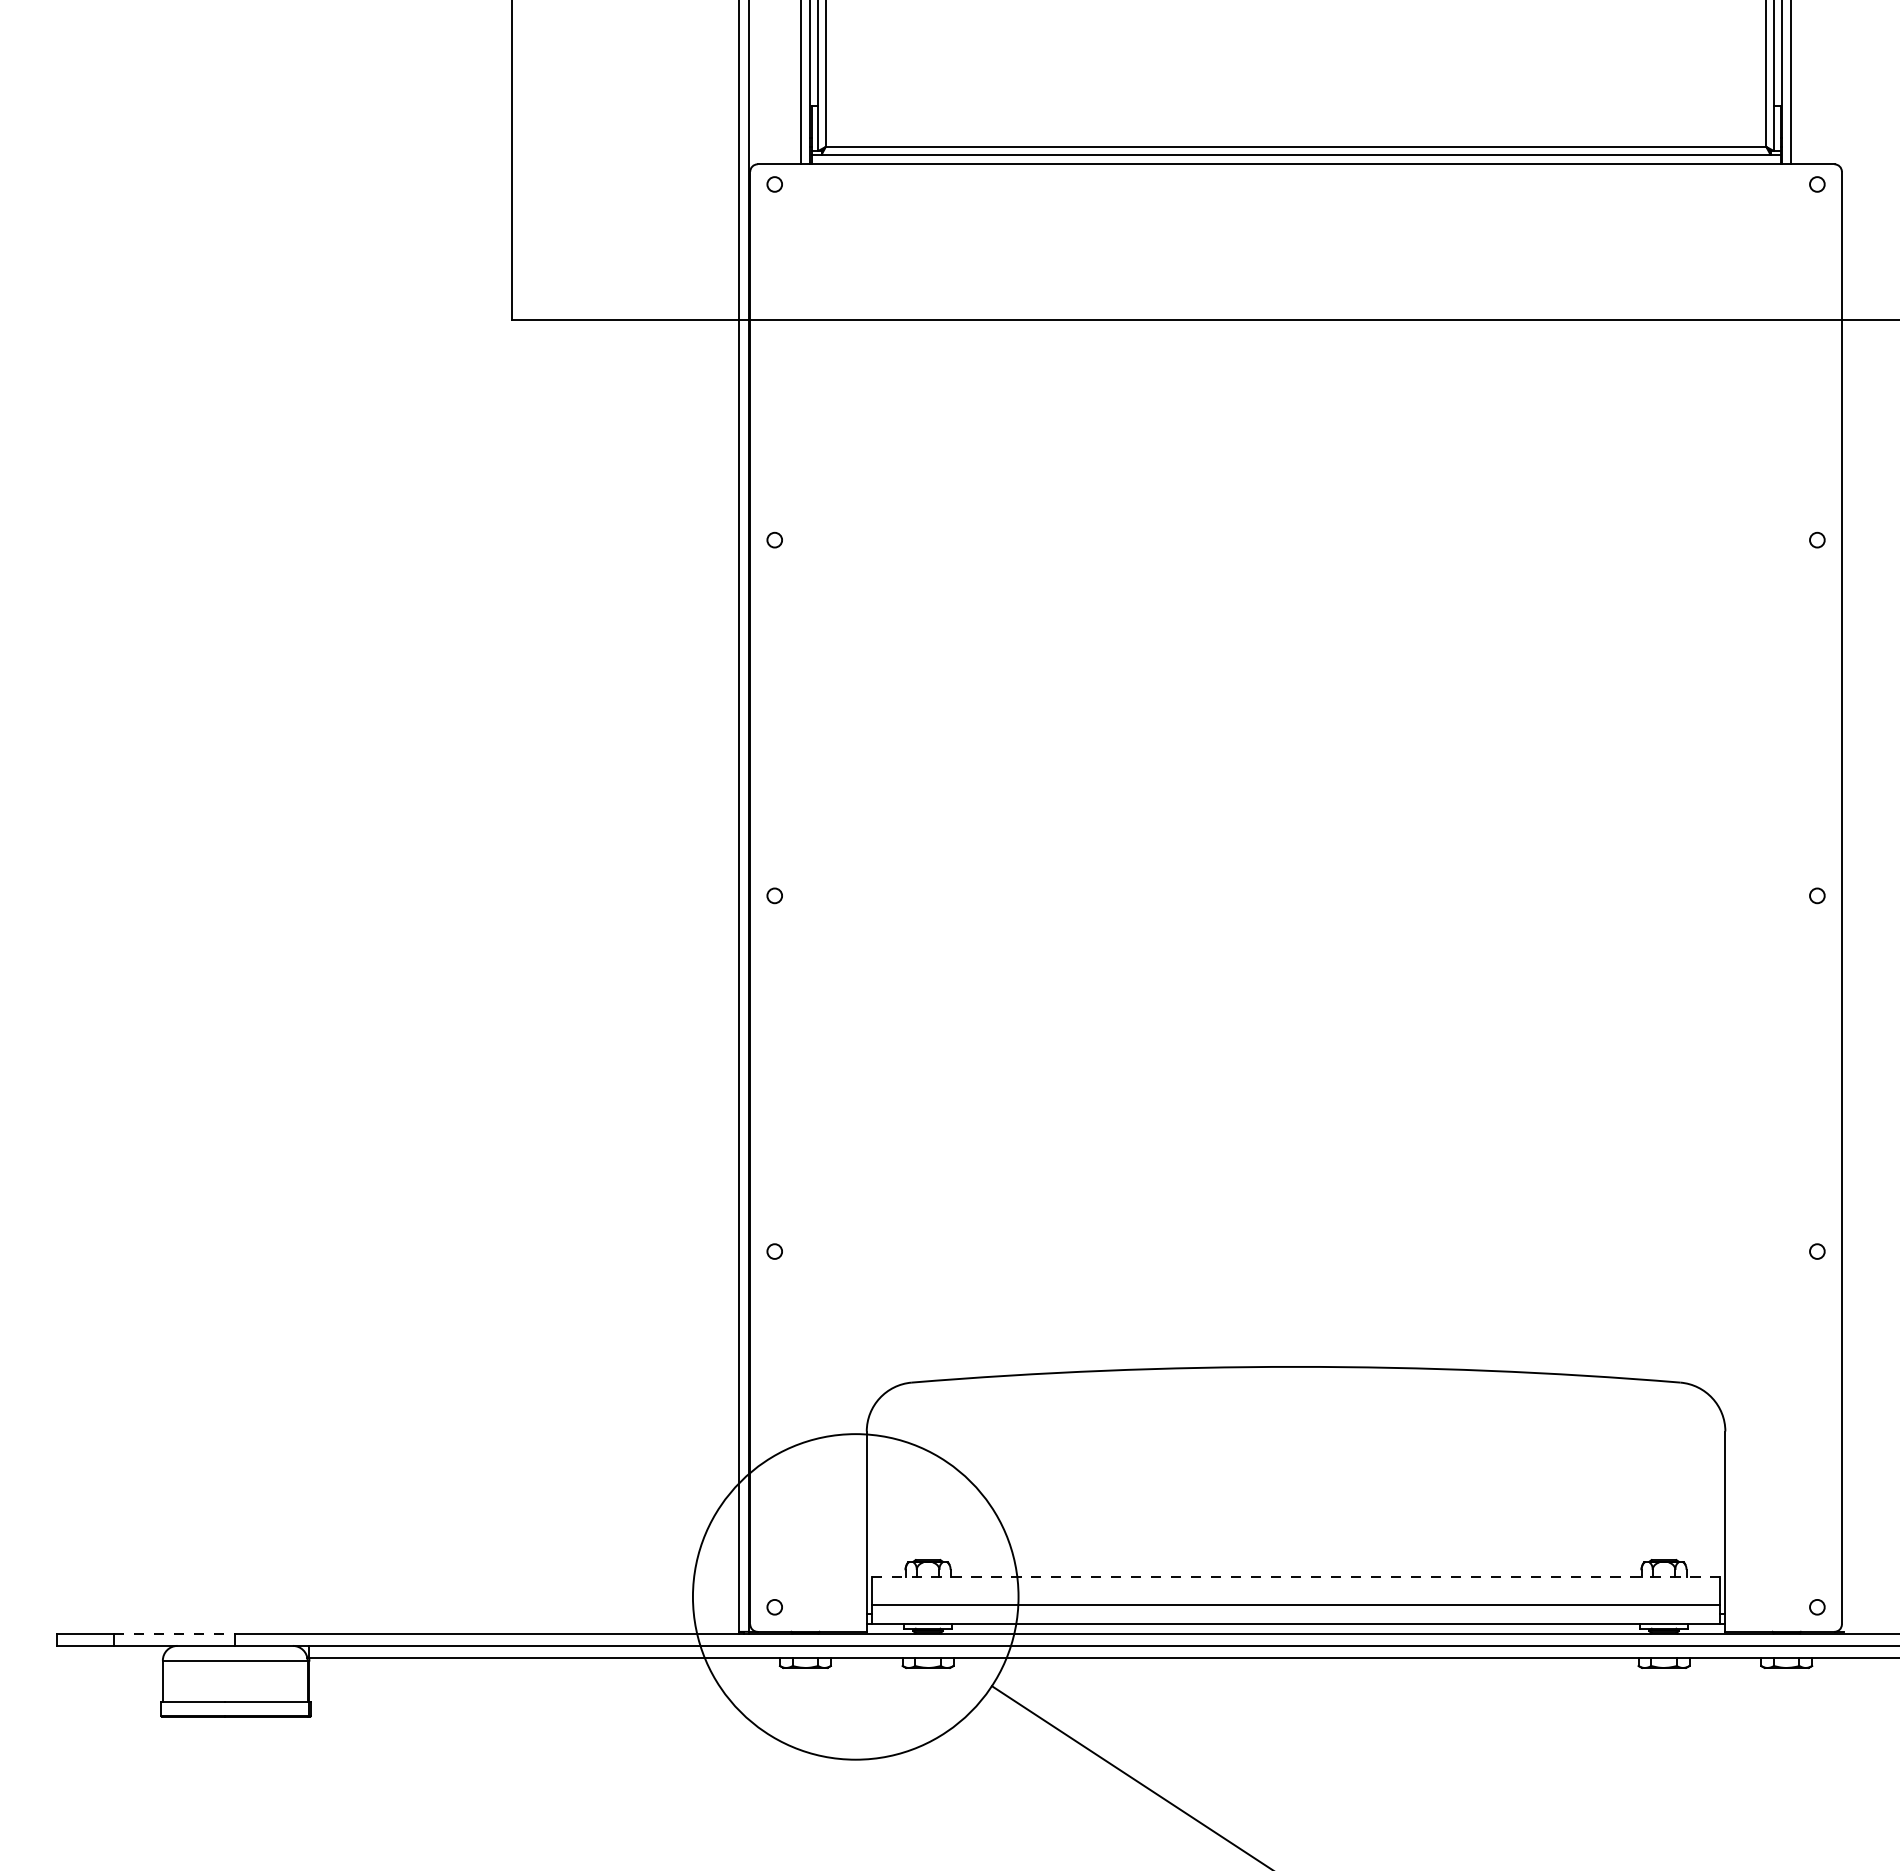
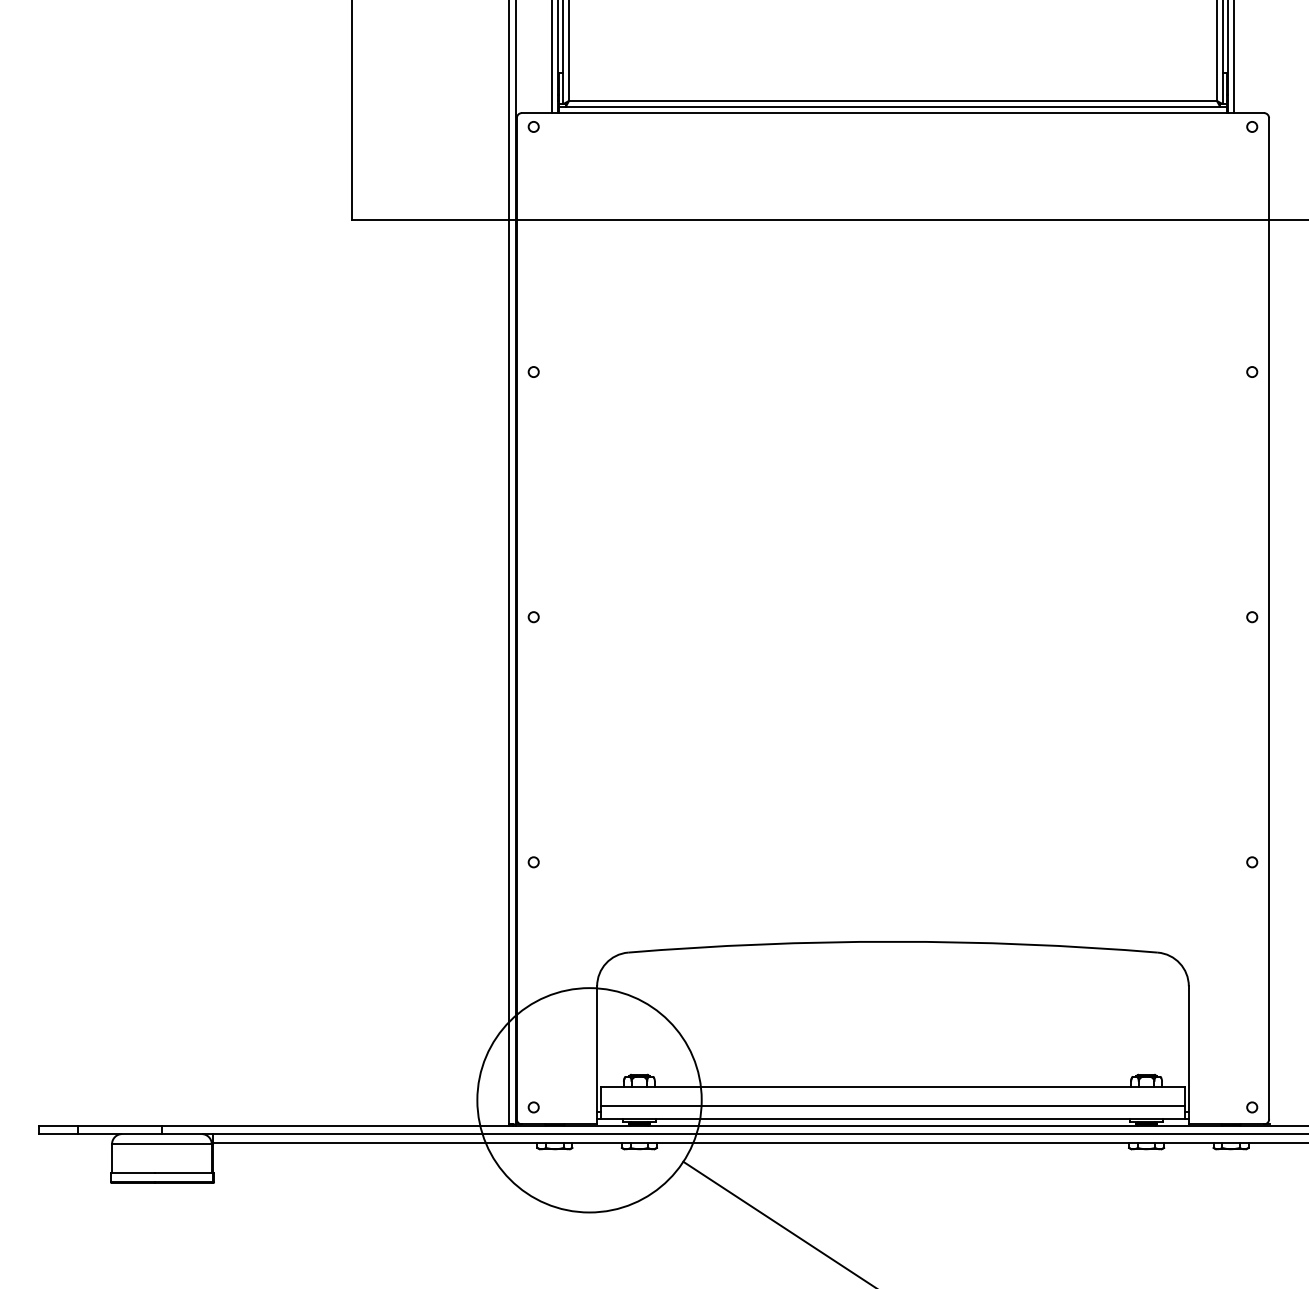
line: (1295, 1576) -> (892, 1086), dashed -> solid
line: (175, 1633) -> (120, 1125), dashed -> solid

